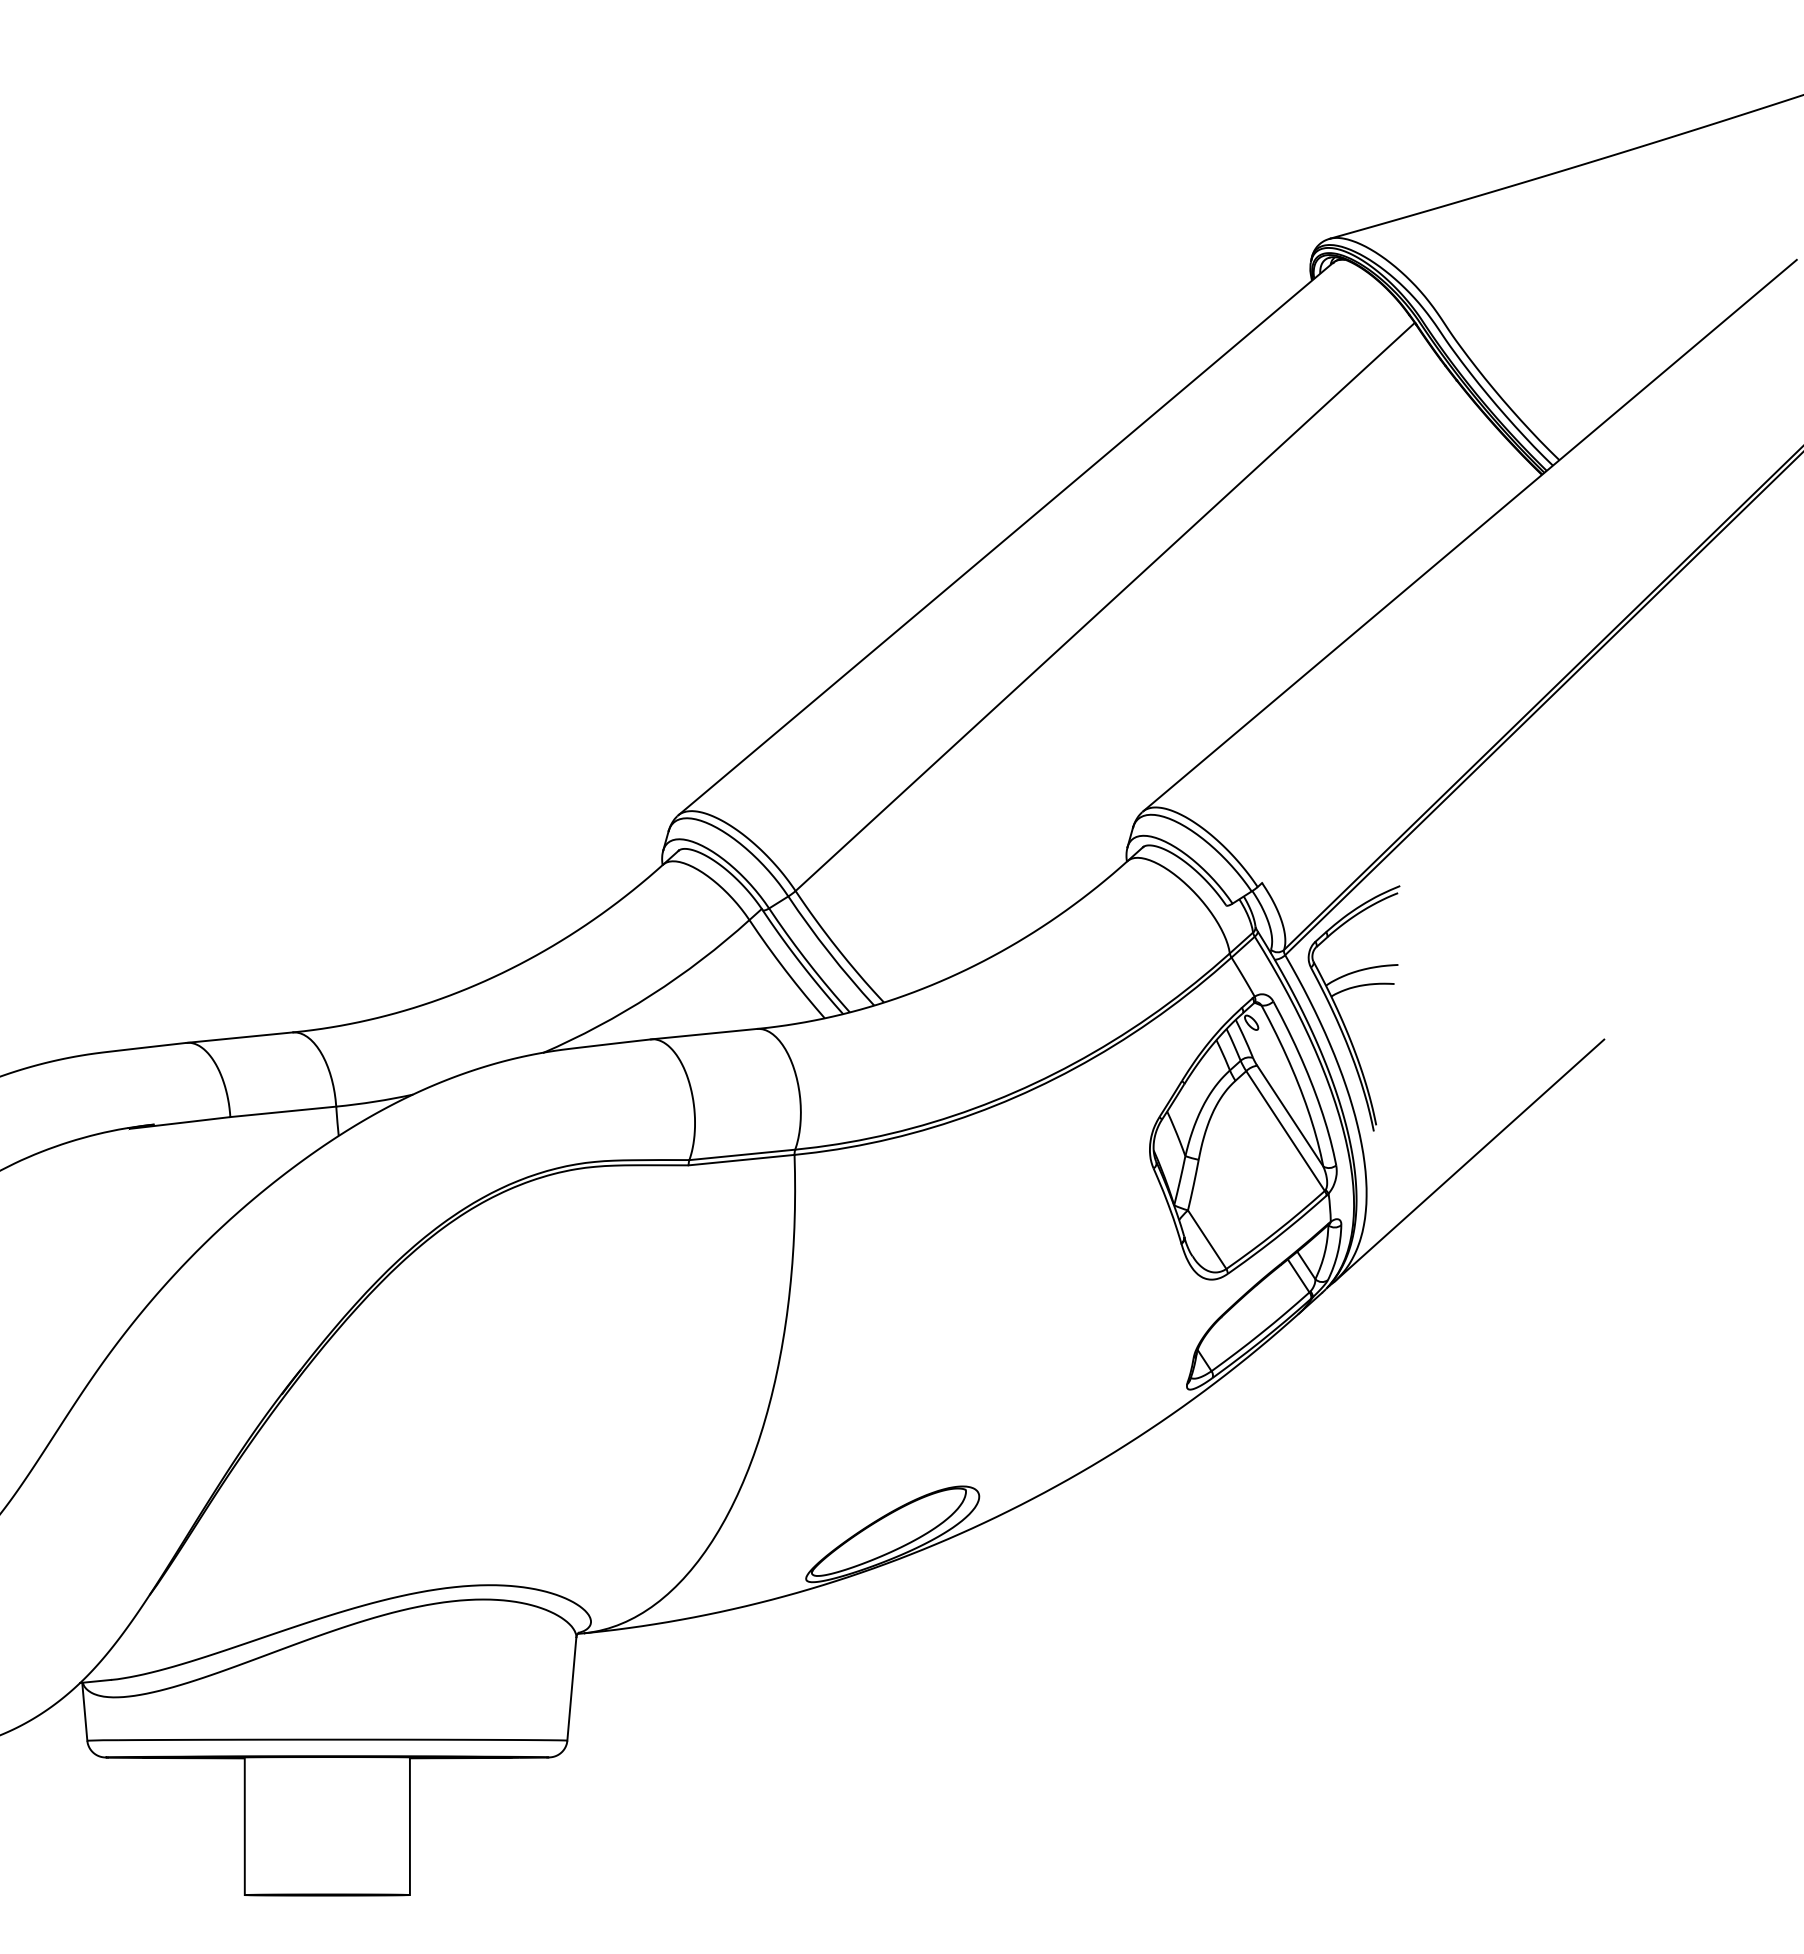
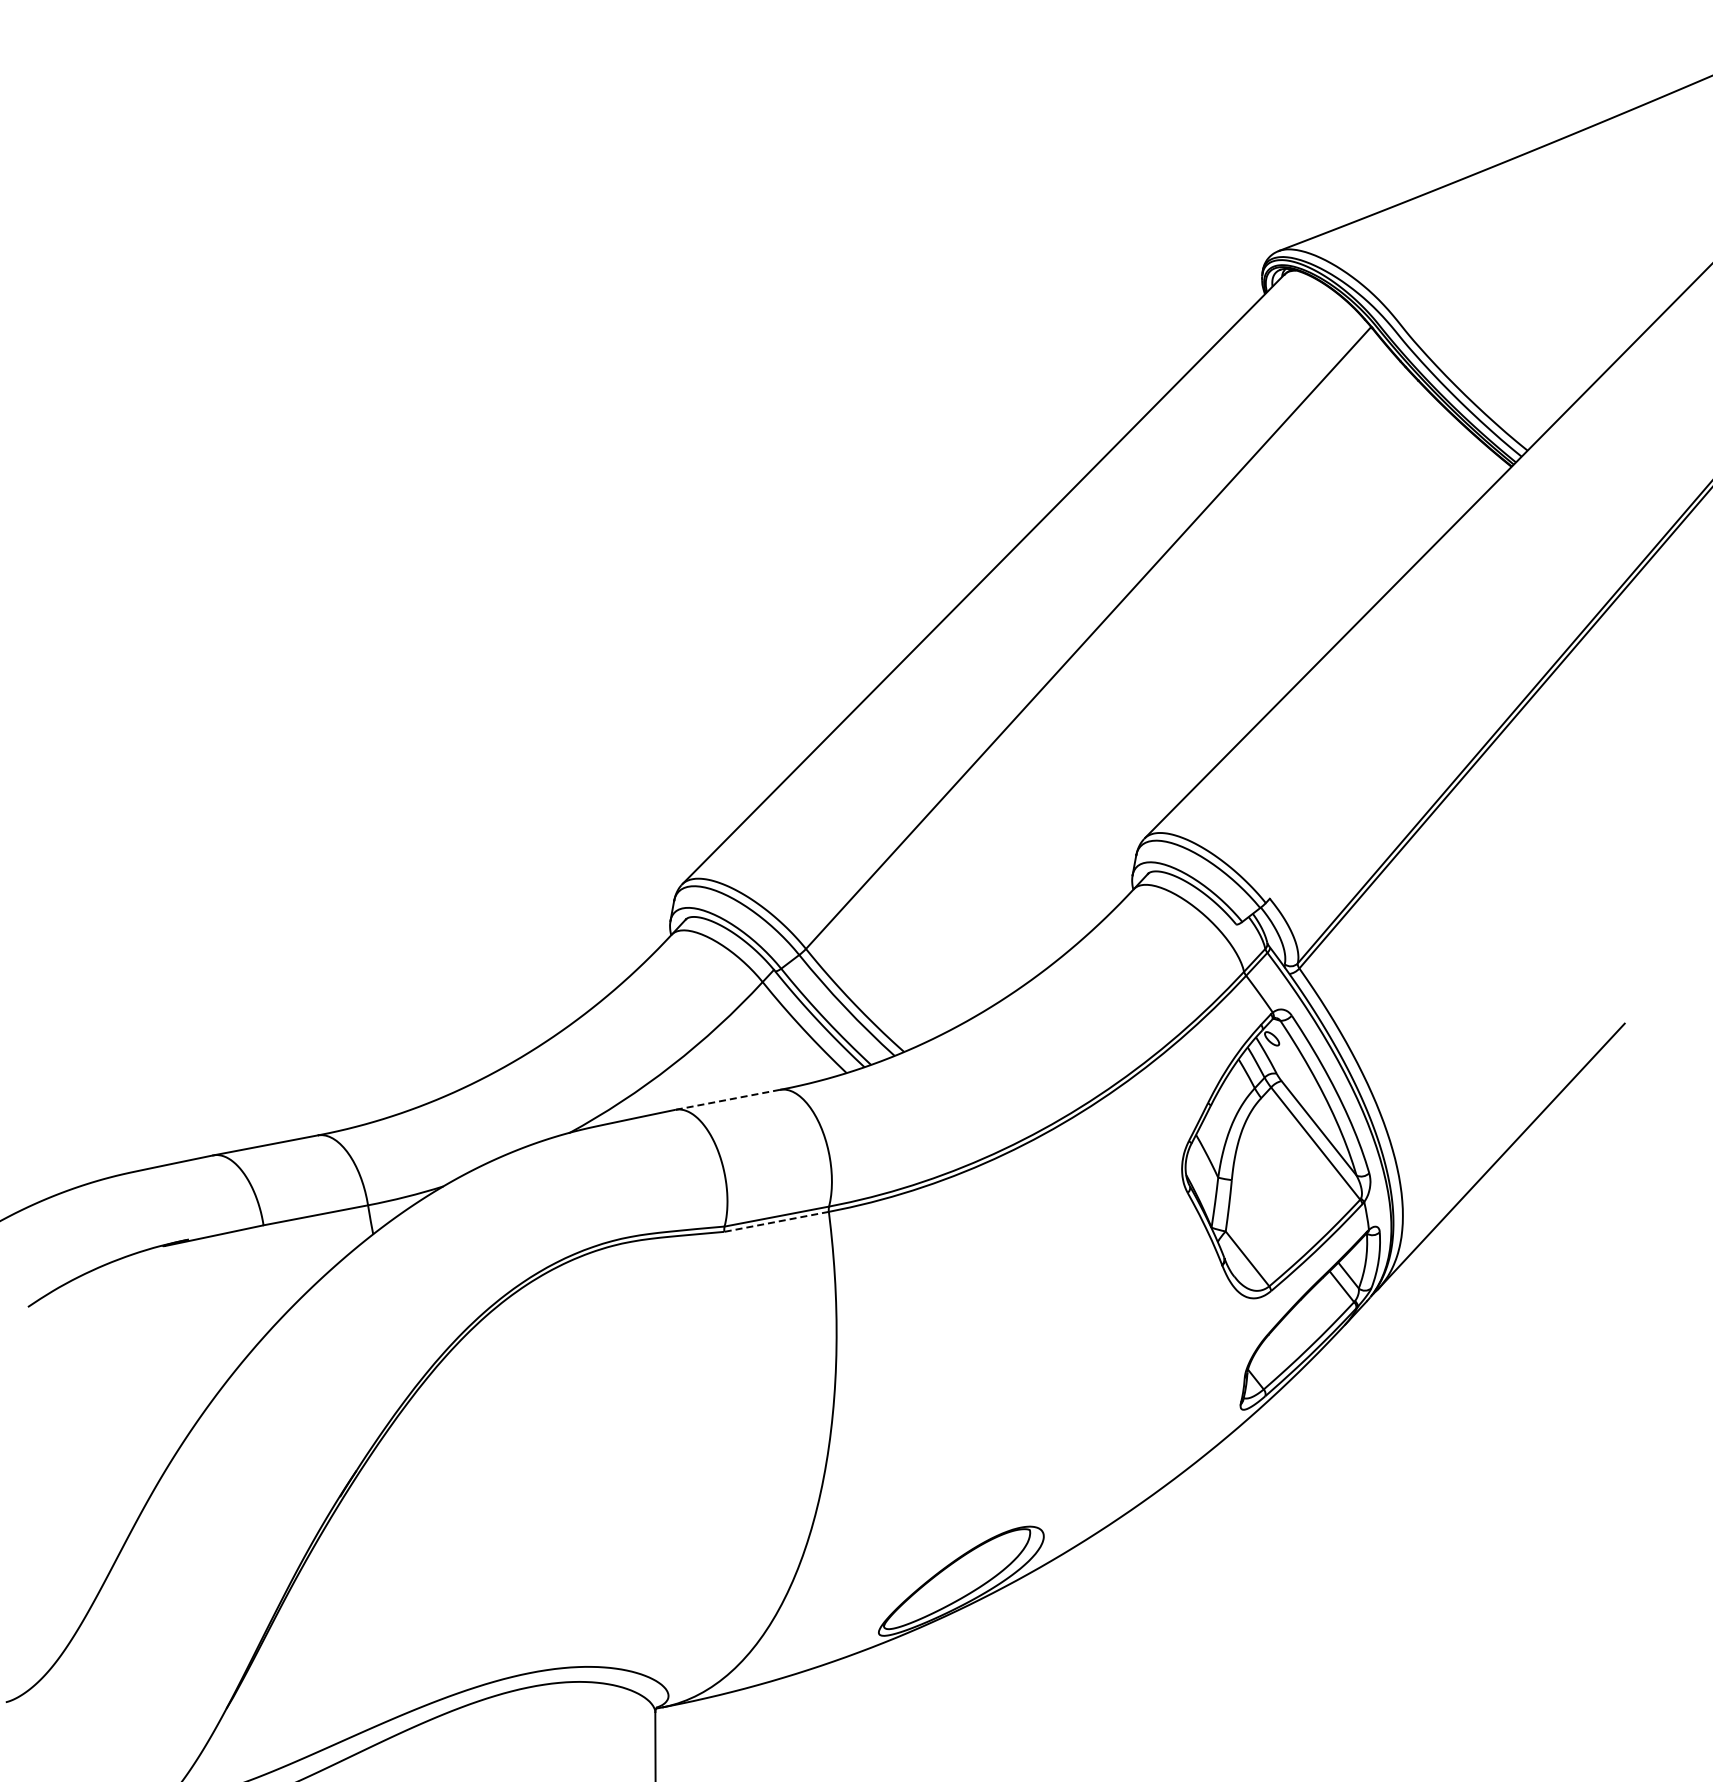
part: (1341, 1015) -> (1360, 1023), removed
line: (703, 1034) -> (727, 1100), solid -> dashed
line: (741, 1160) -> (776, 1222), solid -> dashed

